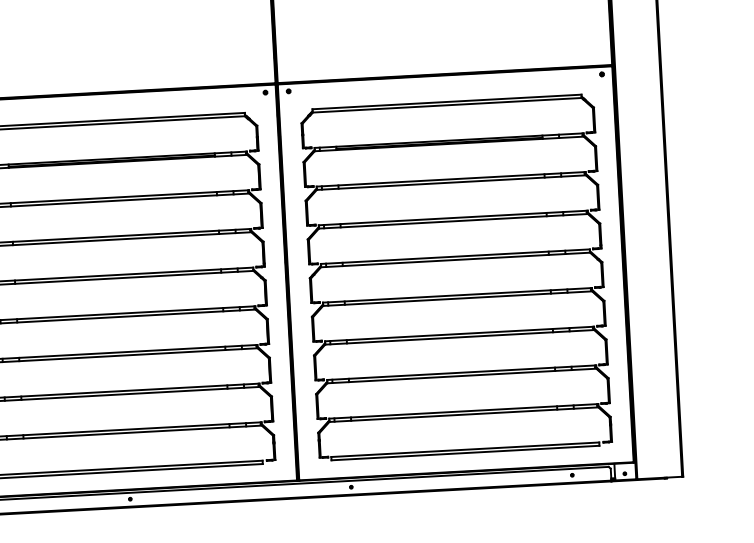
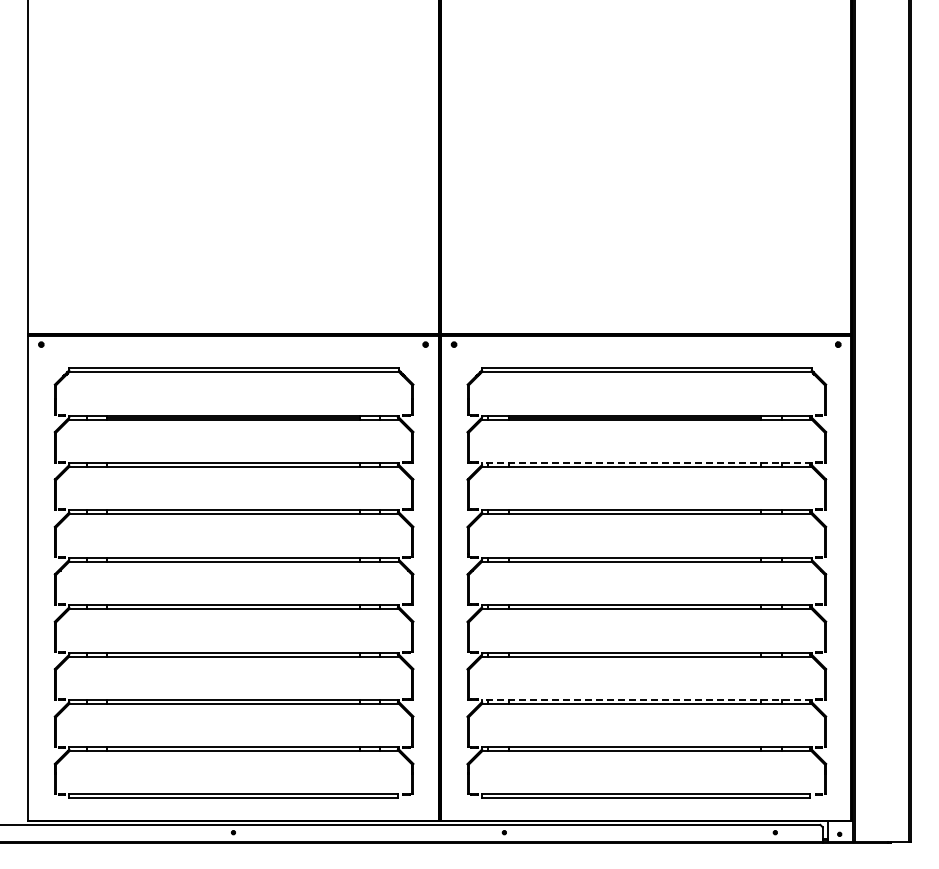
line: (450, 178) -> (646, 462), solid -> dashed
line: (461, 372) -> (646, 699), solid -> dashed

